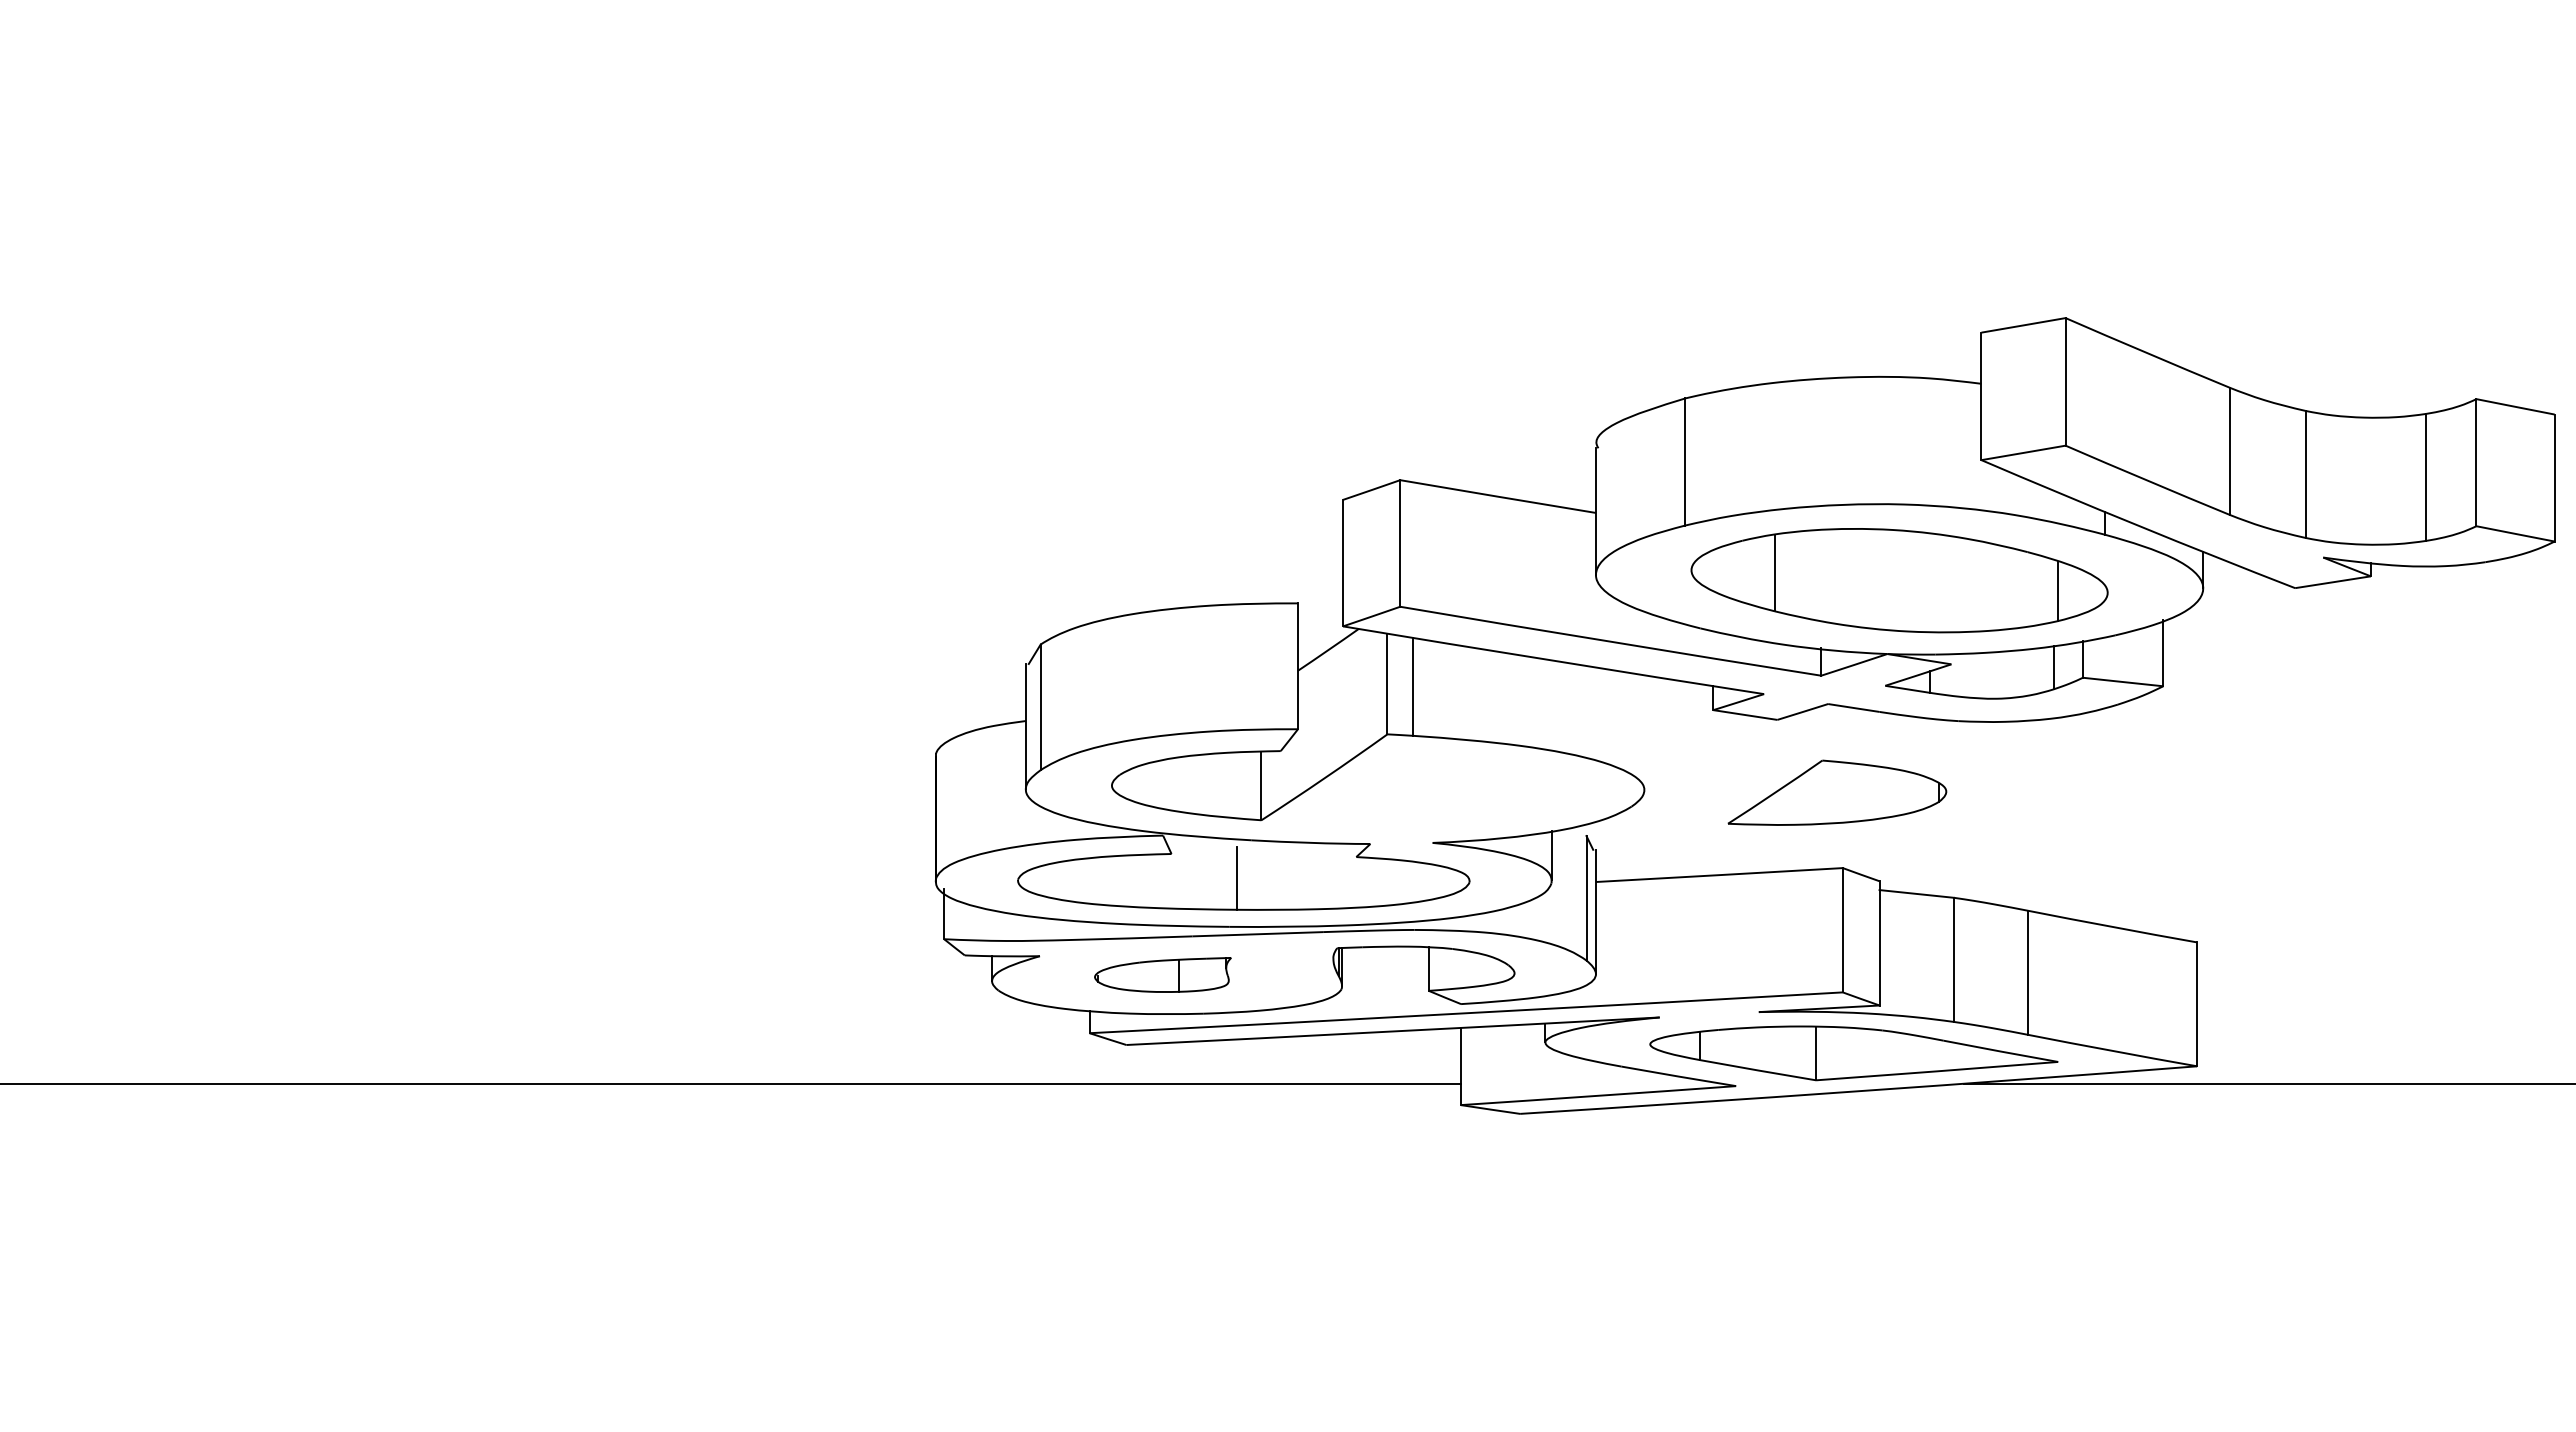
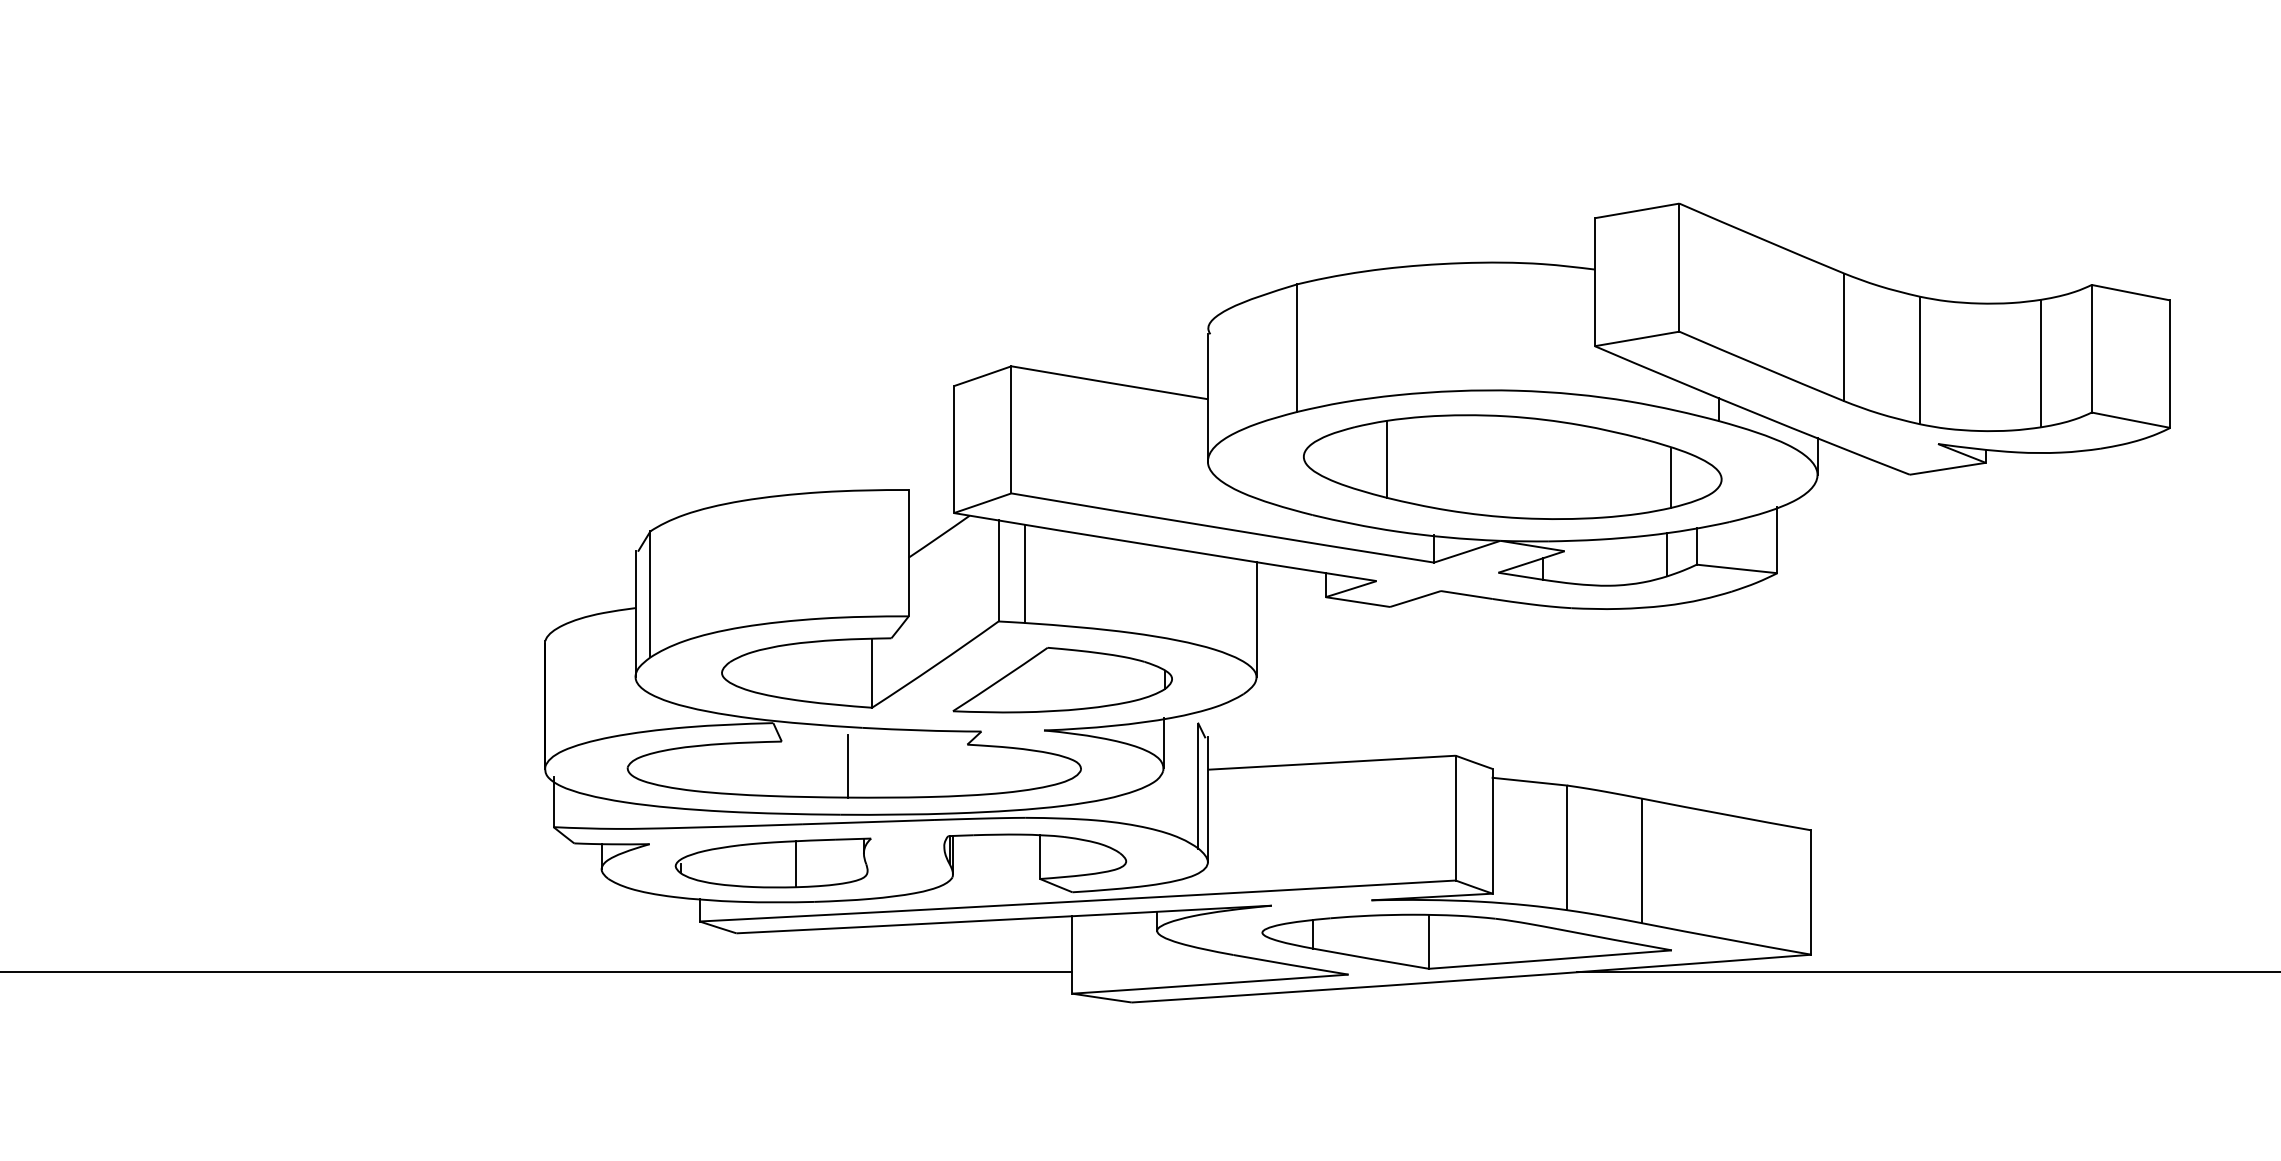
line: (1644, 732) -> (1256, 619), added
part: (1837, 792) -> (1062, 679), moved
part: (1162, 974) -> (772, 862), size x1.43

